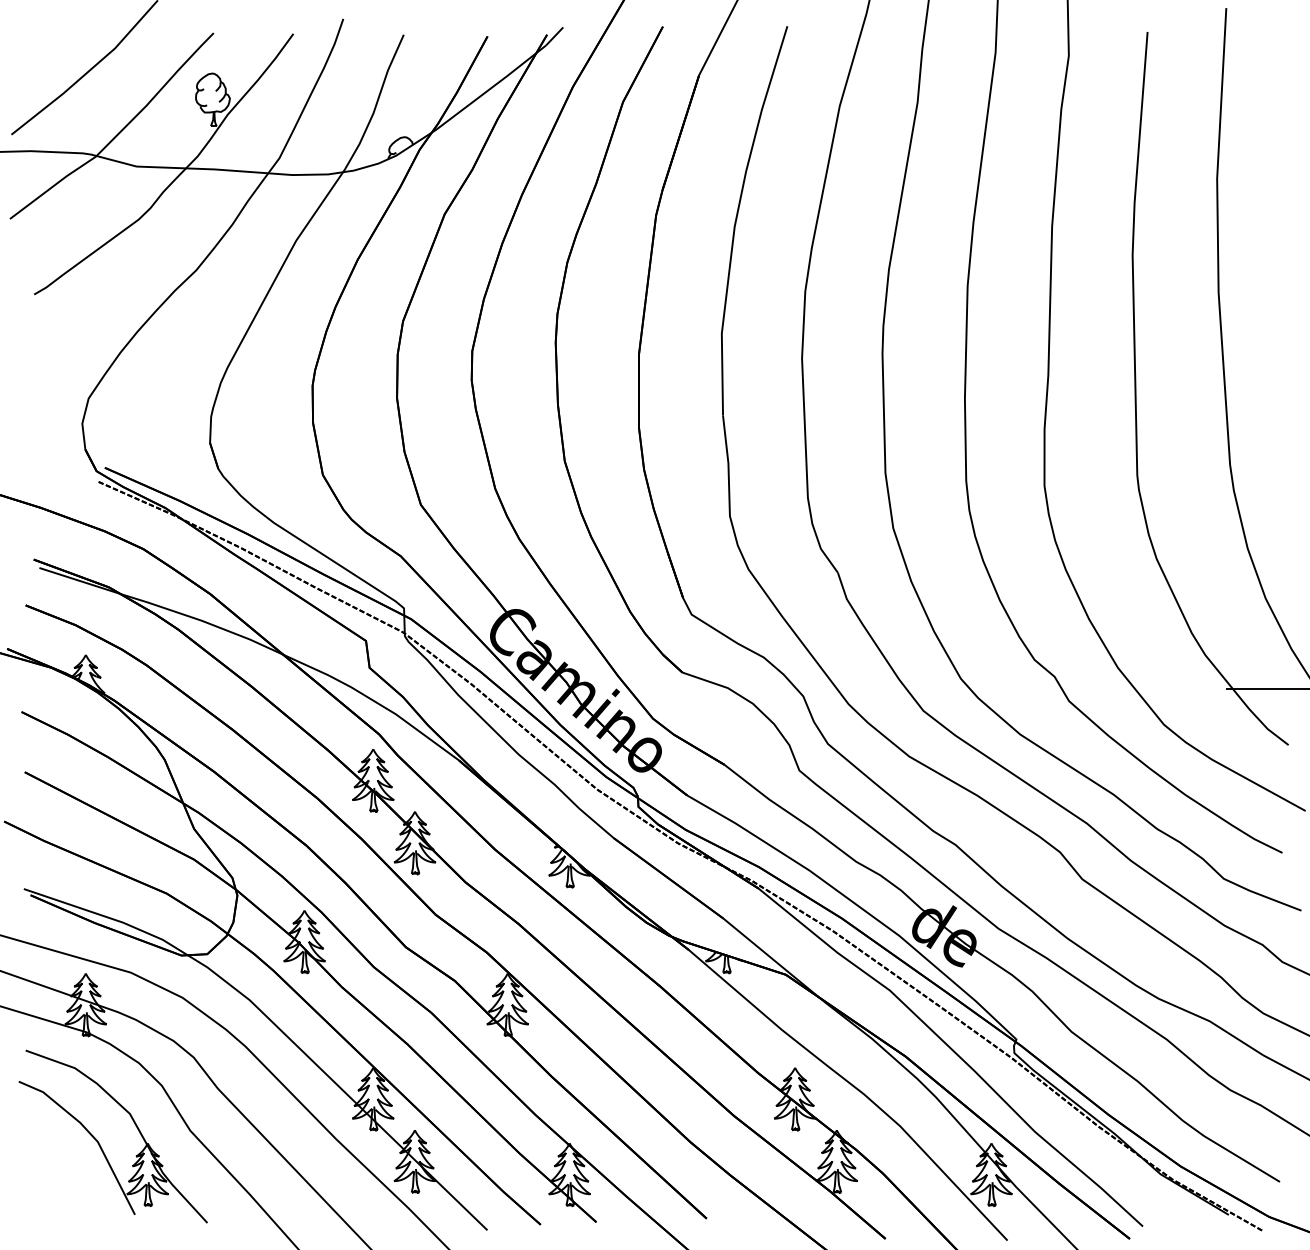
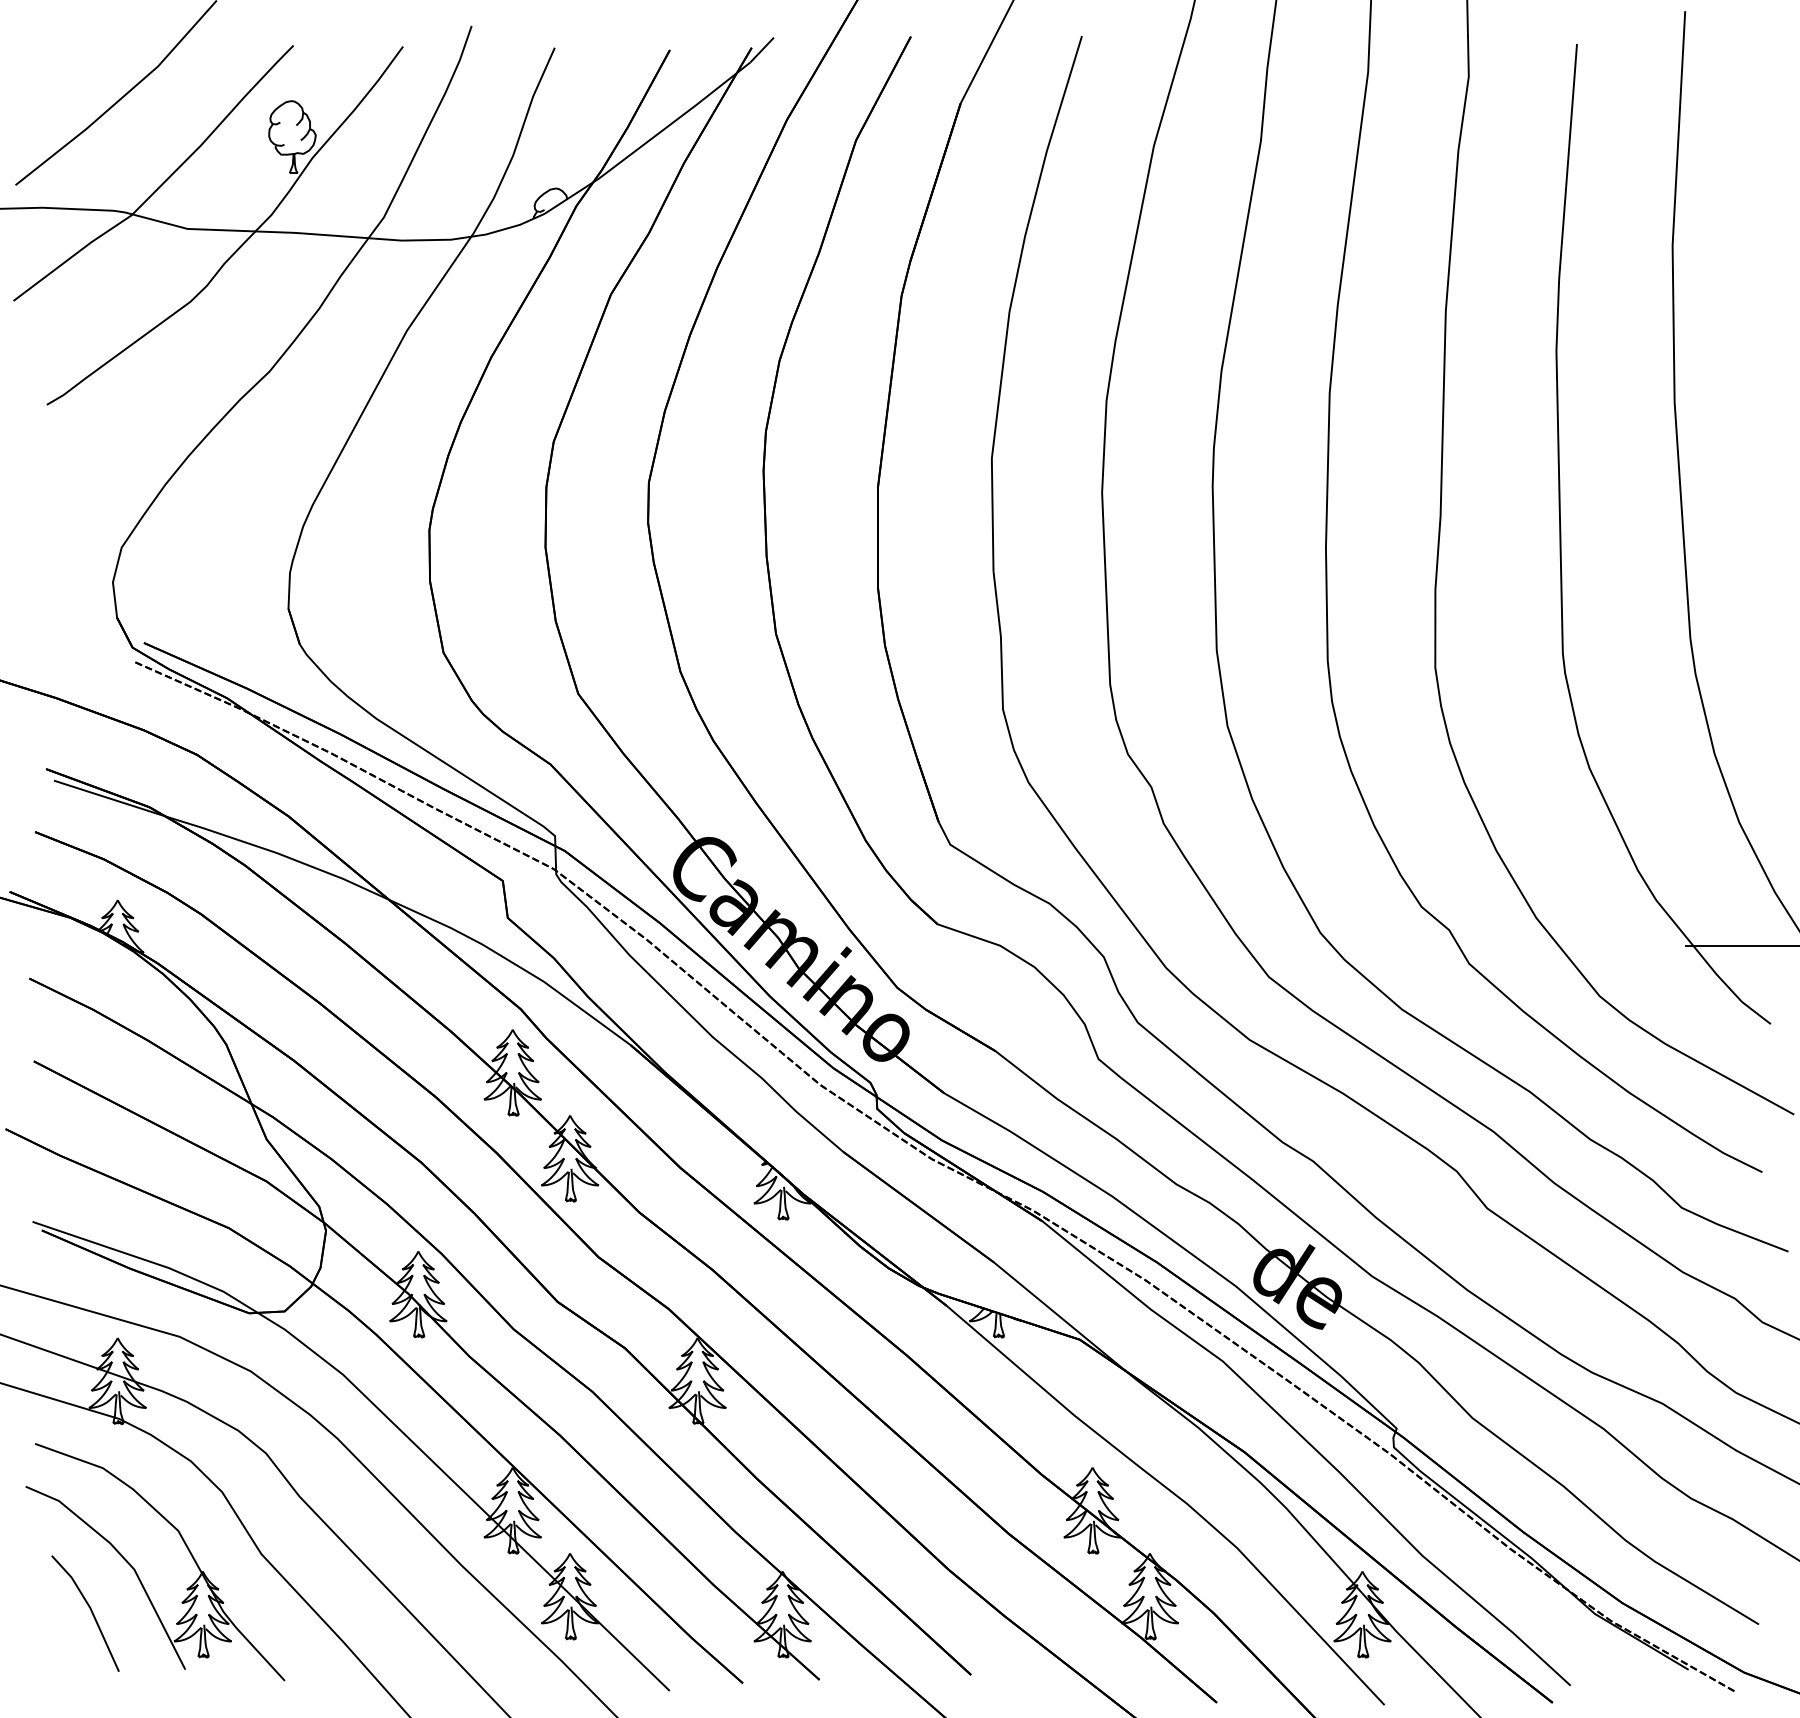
line: (66, 1172) -> (90, 1611), added

